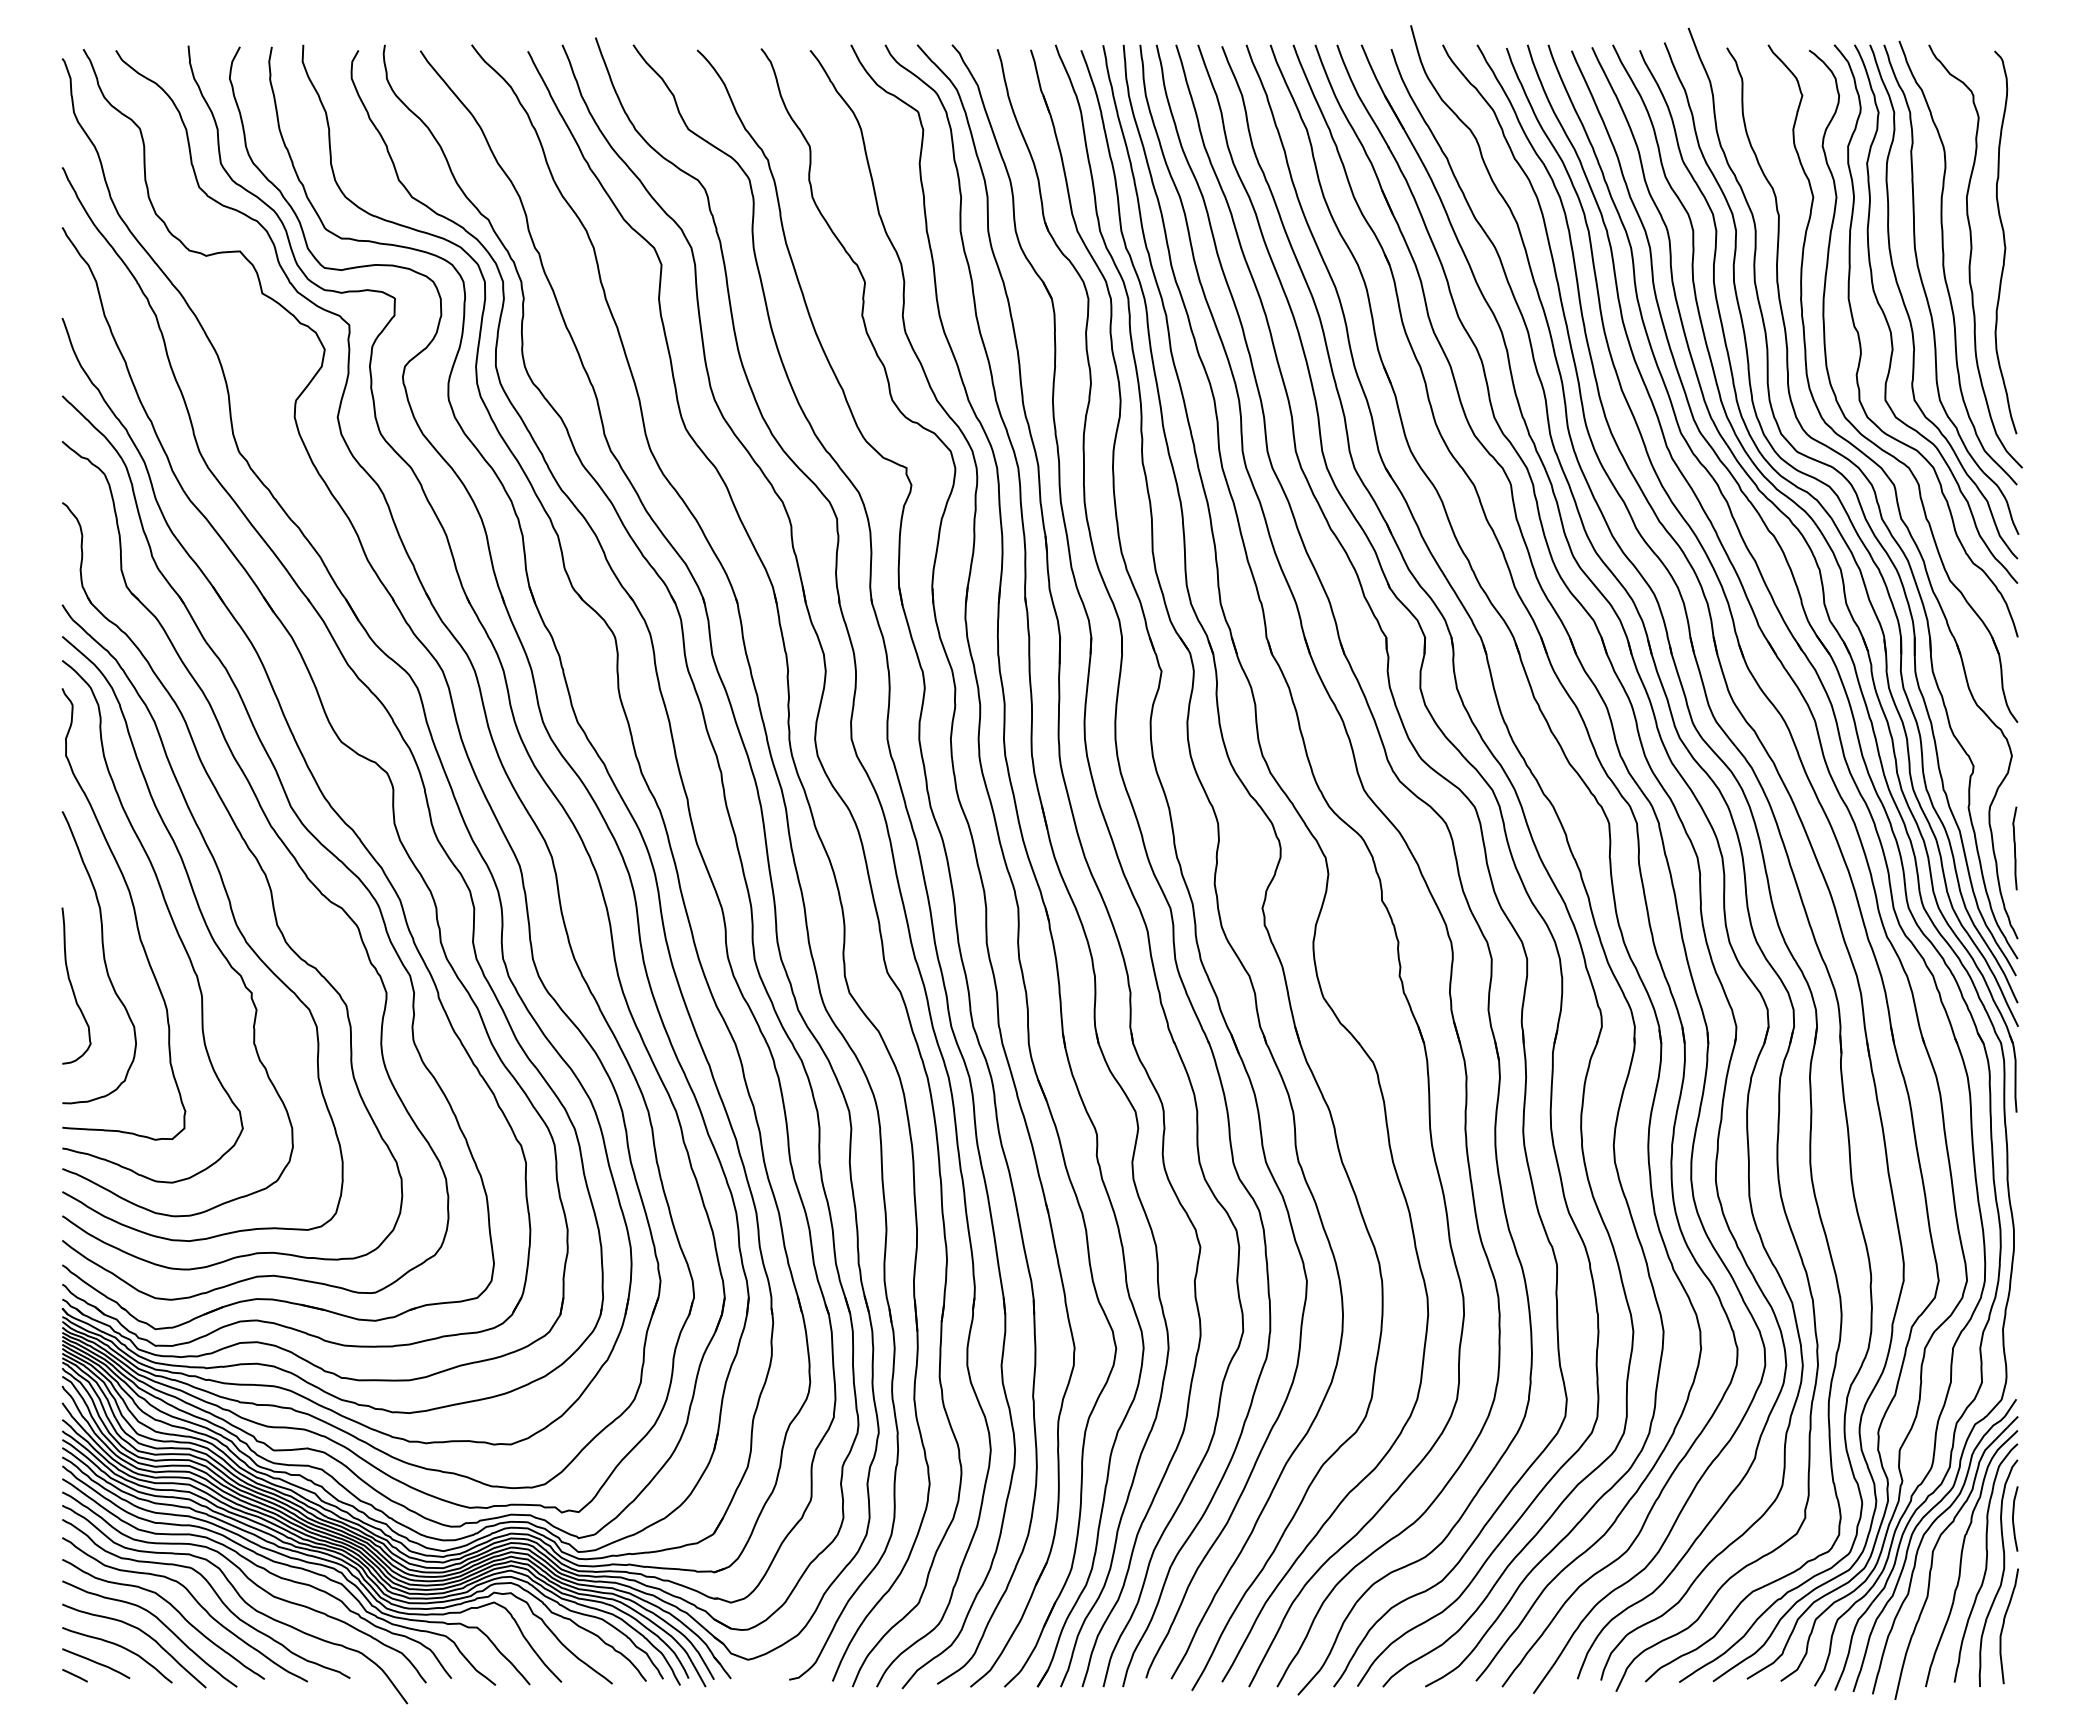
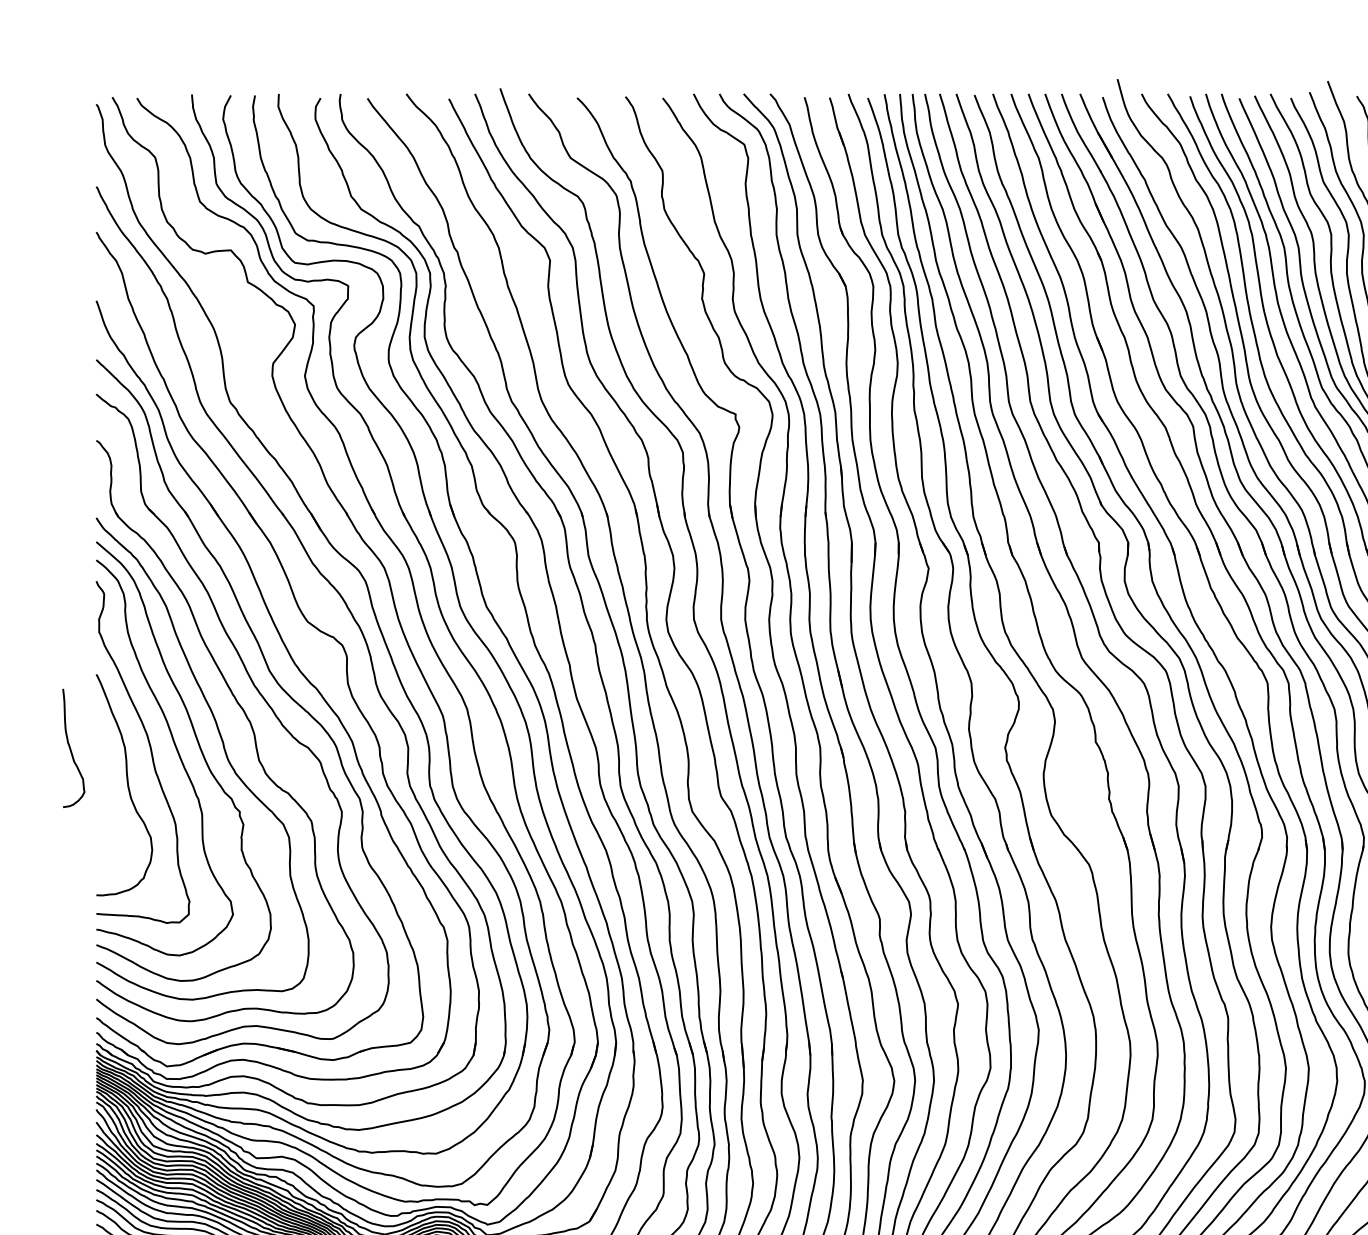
curve: (72, 985) -> (70, 747), moved

